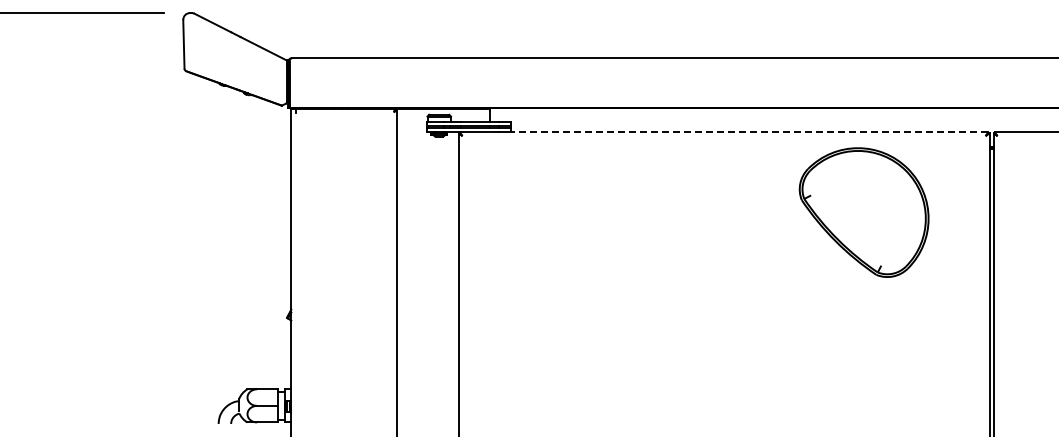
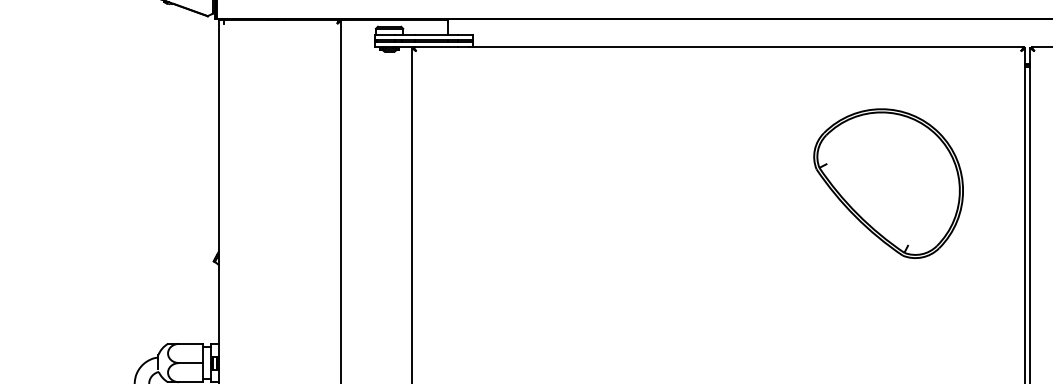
line: (748, 132) -> (746, 47), dashed -> solid
part: (863, 212) -> (887, 183), moved

